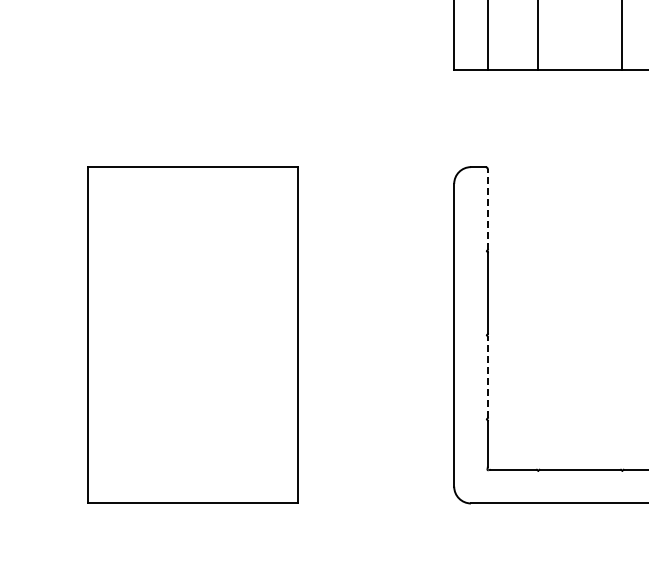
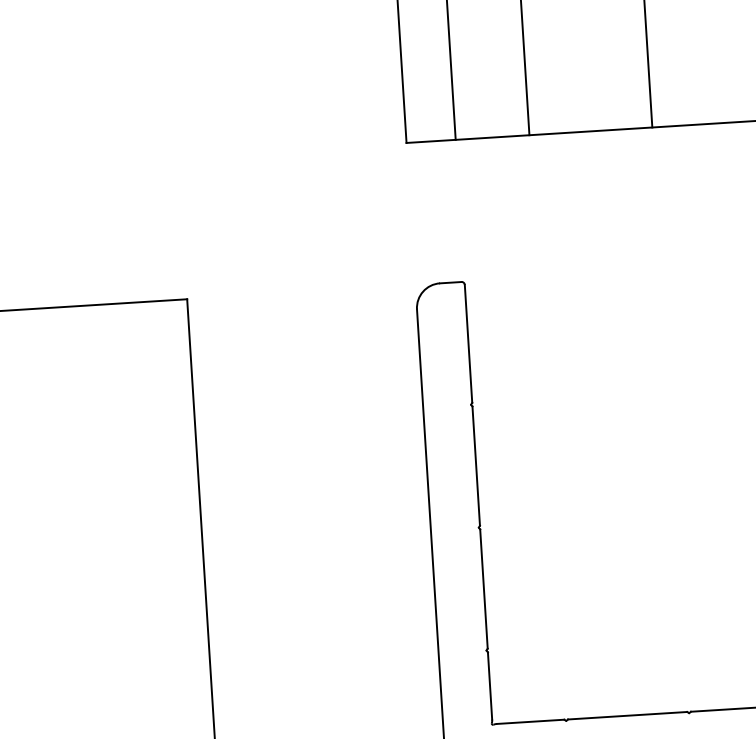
line: (487, 209) -> (468, 343), dashed -> solid
line: (487, 377) -> (483, 589), dashed -> solid

